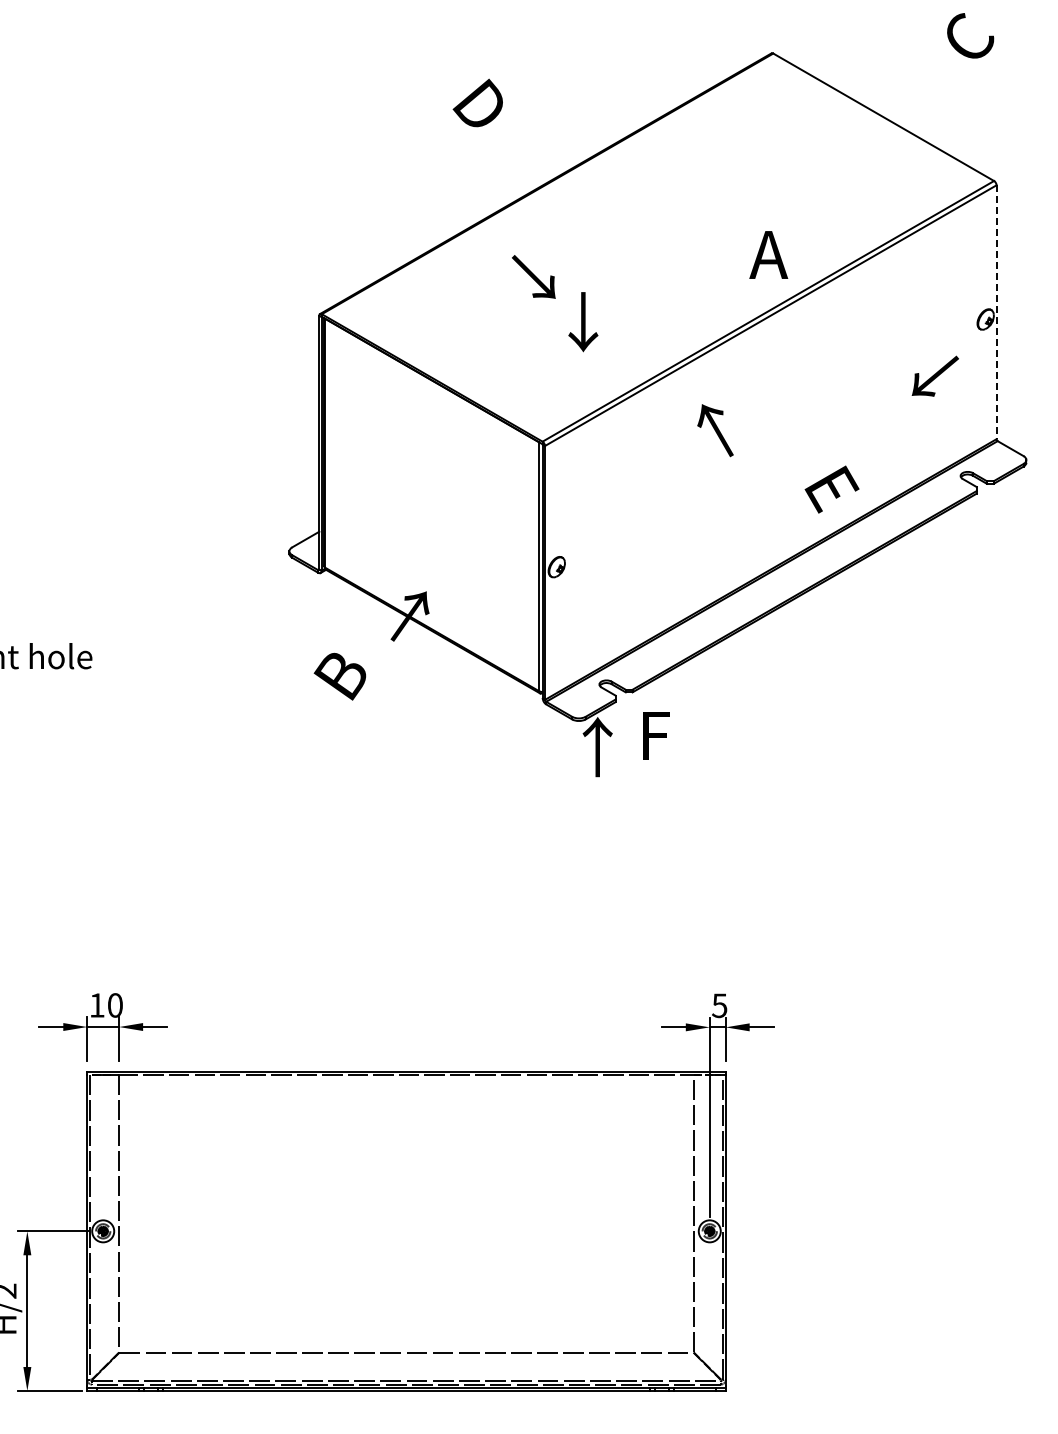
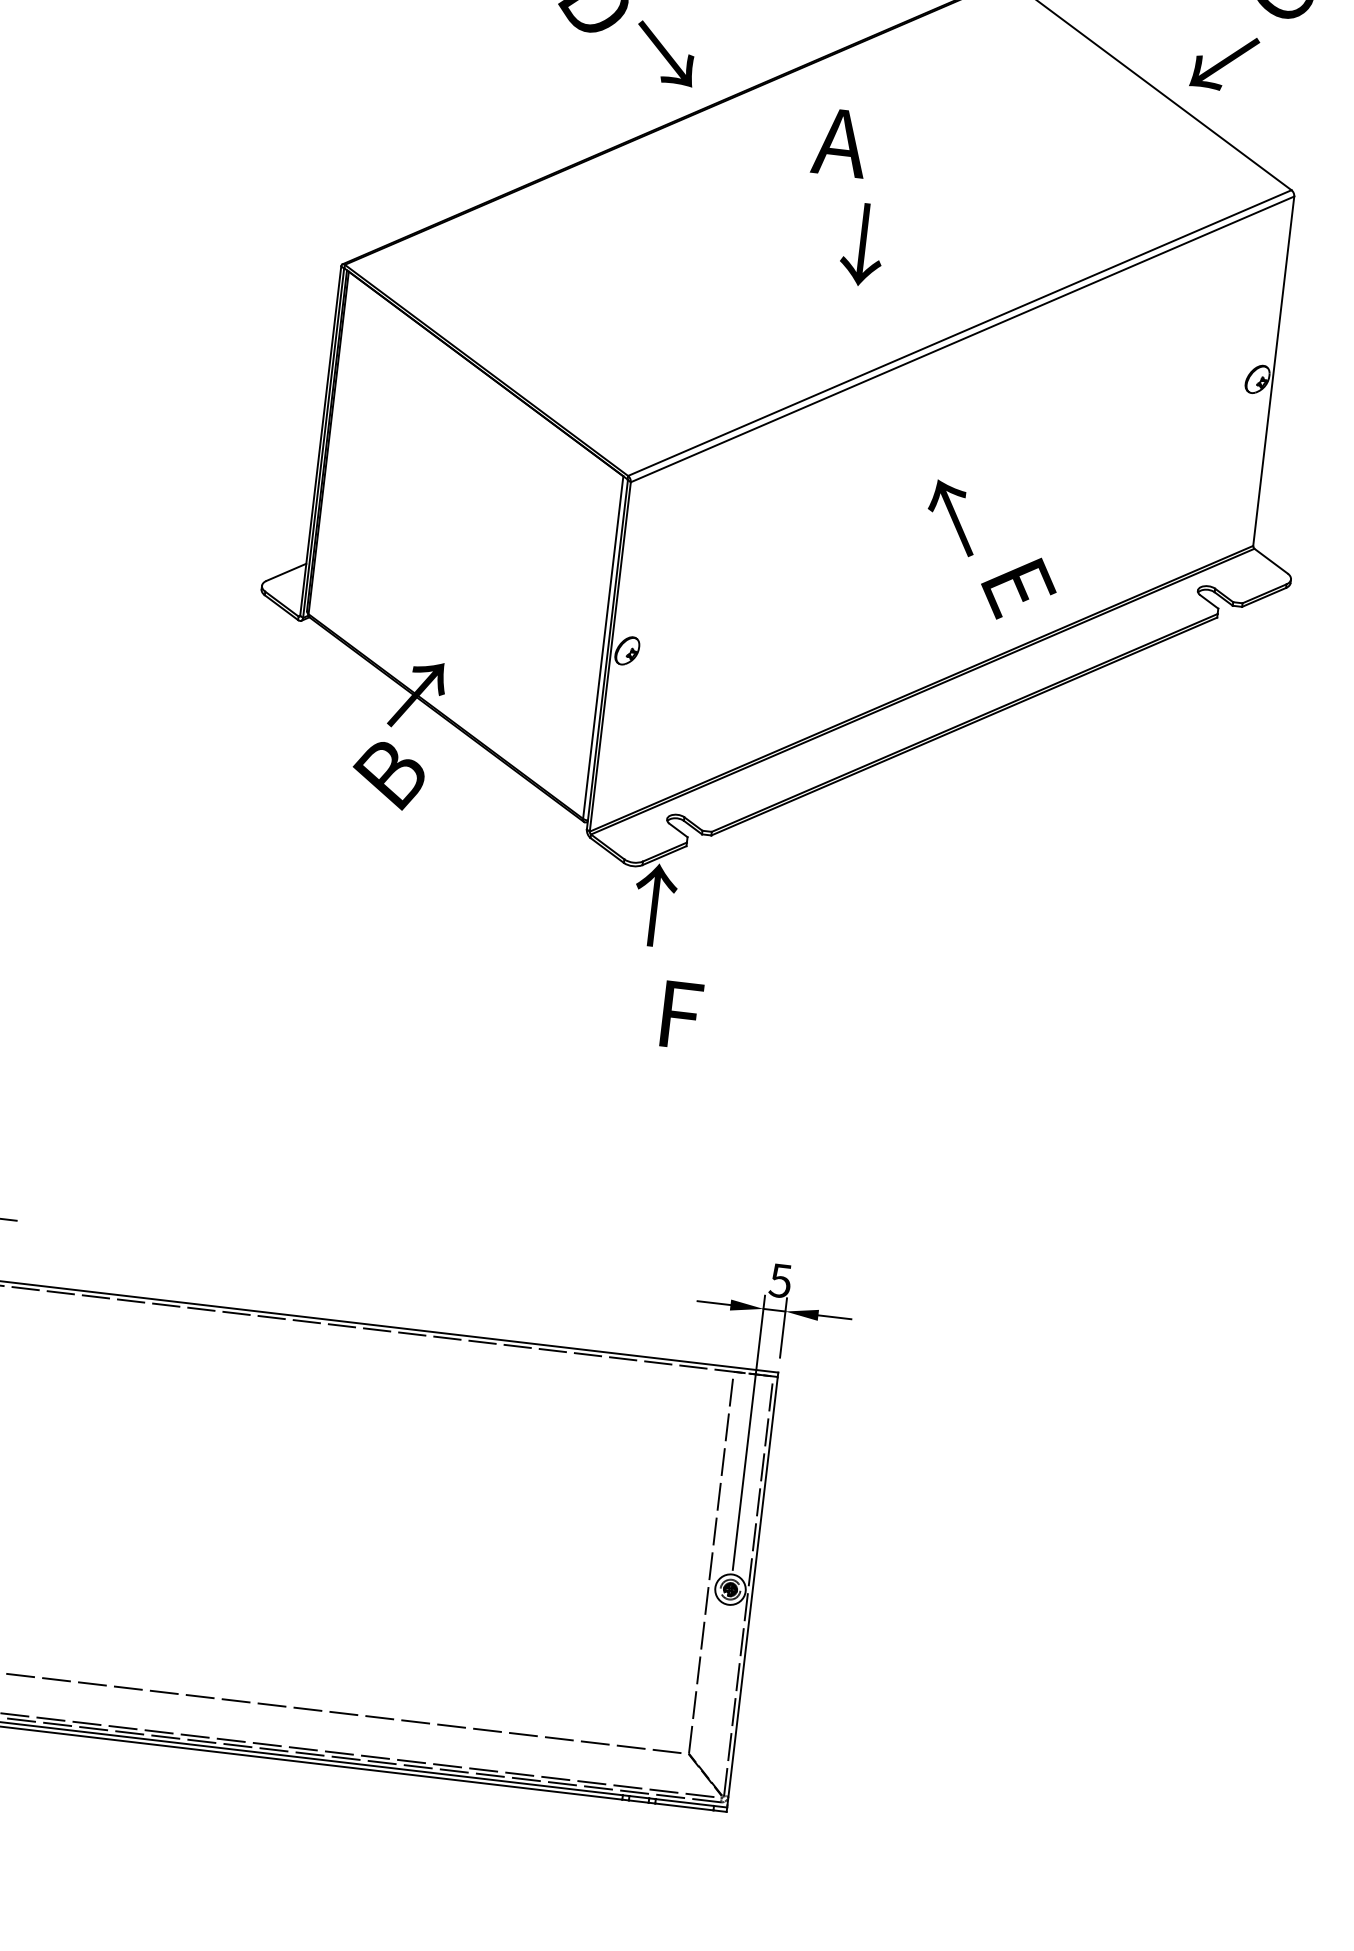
text: (768, 254) -> (840, 142), moved
text: (533, 276) -> (665, 53), moved
line: (996, 312) -> (1273, 371), dashed -> solid
text: (583, 322) -> (862, 245), moved
text: (934, 375) -> (1223, 61), moved
text: (715, 430) -> (952, 517), moved
text: (339, 676) -> (387, 775), moved
text: (656, 735) -> (681, 1014), moved

